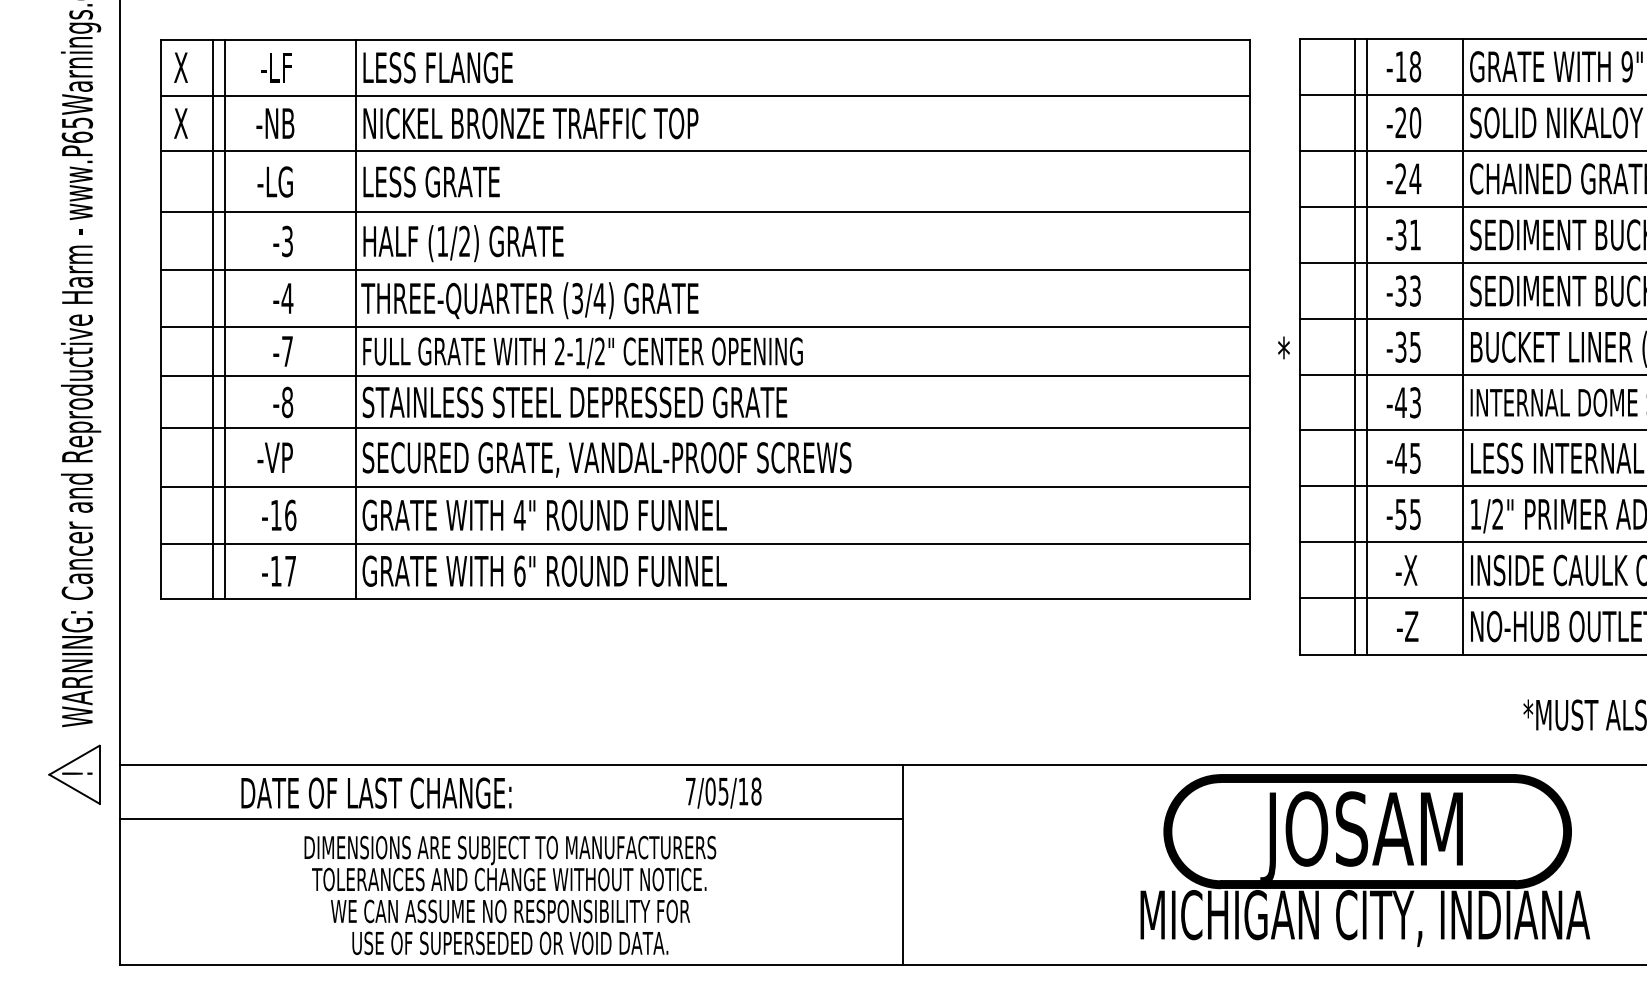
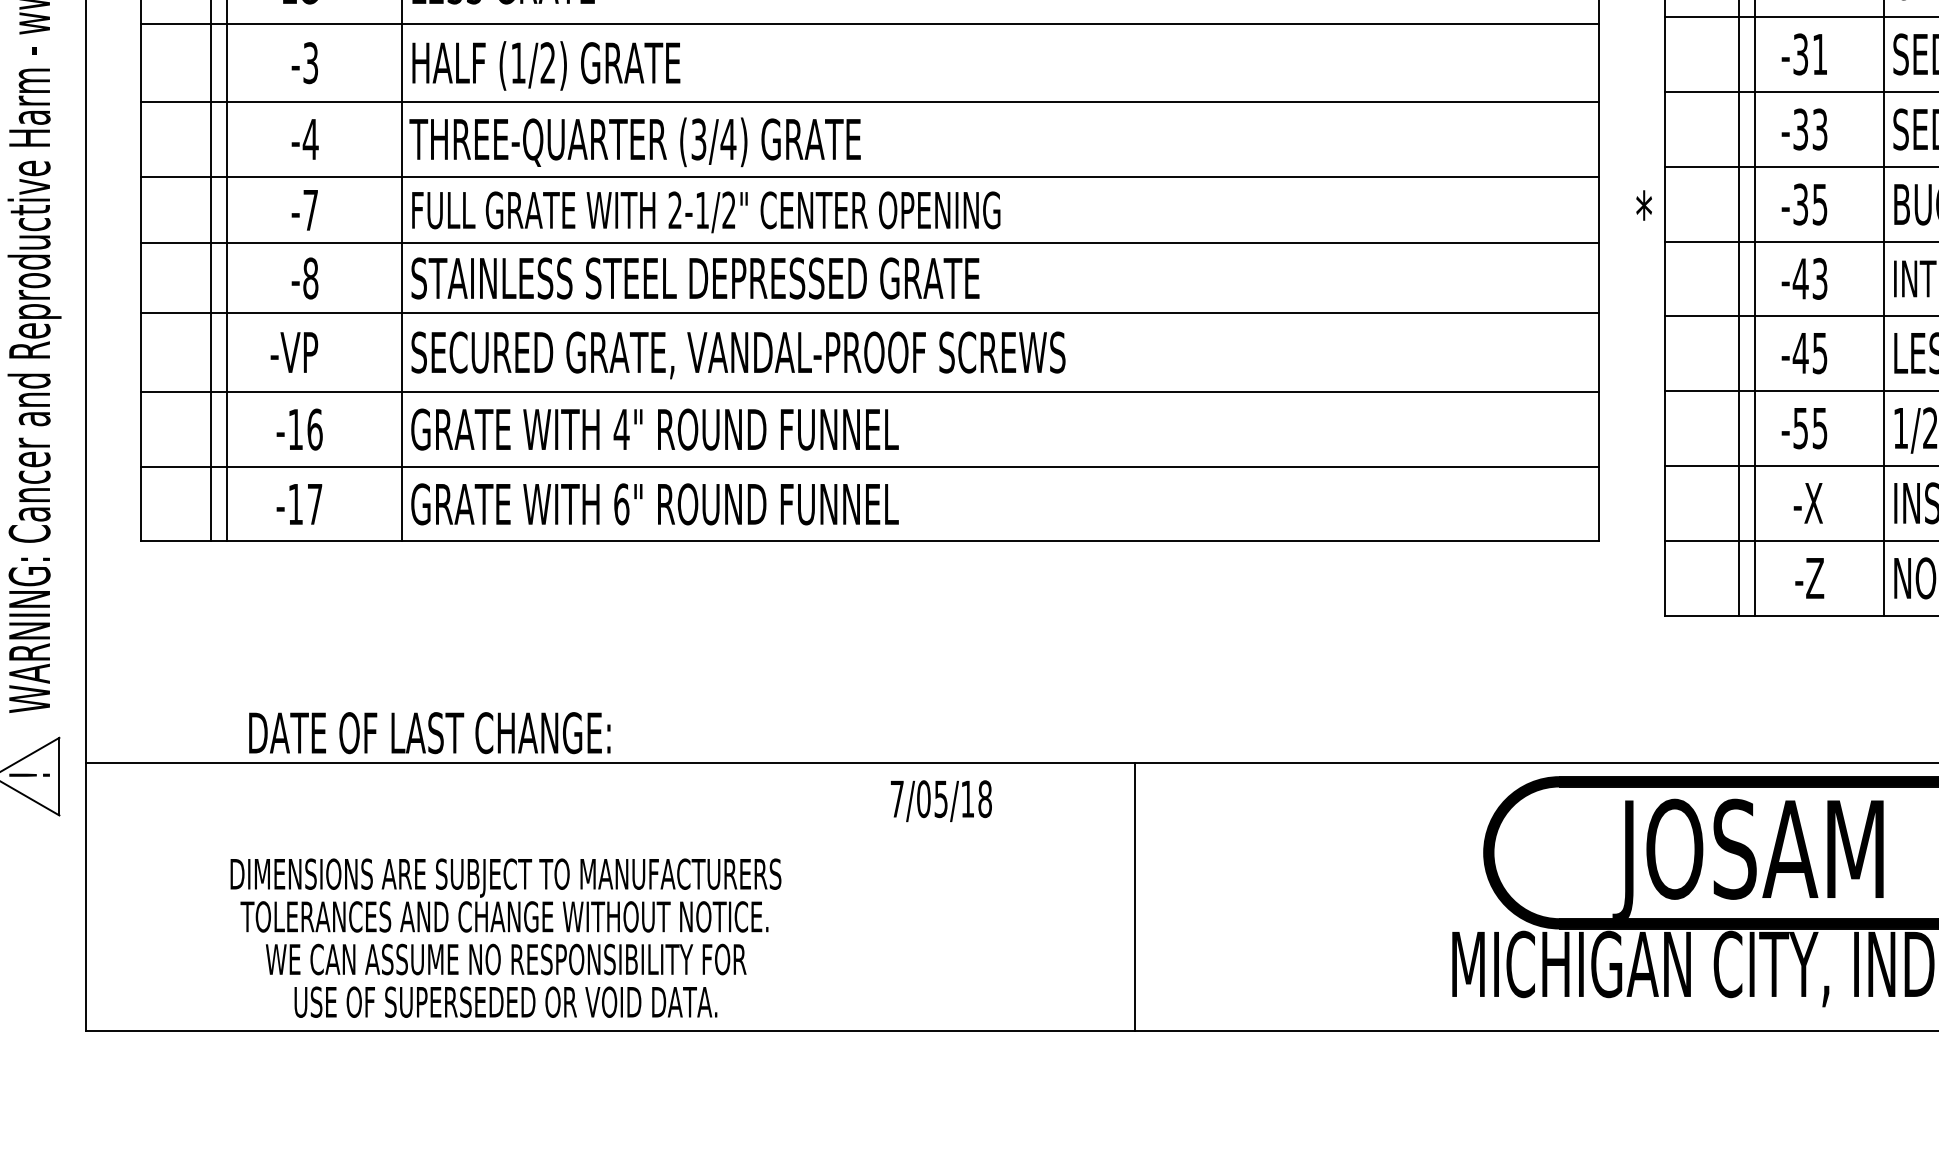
text: (376, 792) -> (429, 732), moved
text: (723, 792) -> (941, 800), moved
line: (511, 819) -> (610, 836), removed
text: (510, 895) -> (506, 938), moved

